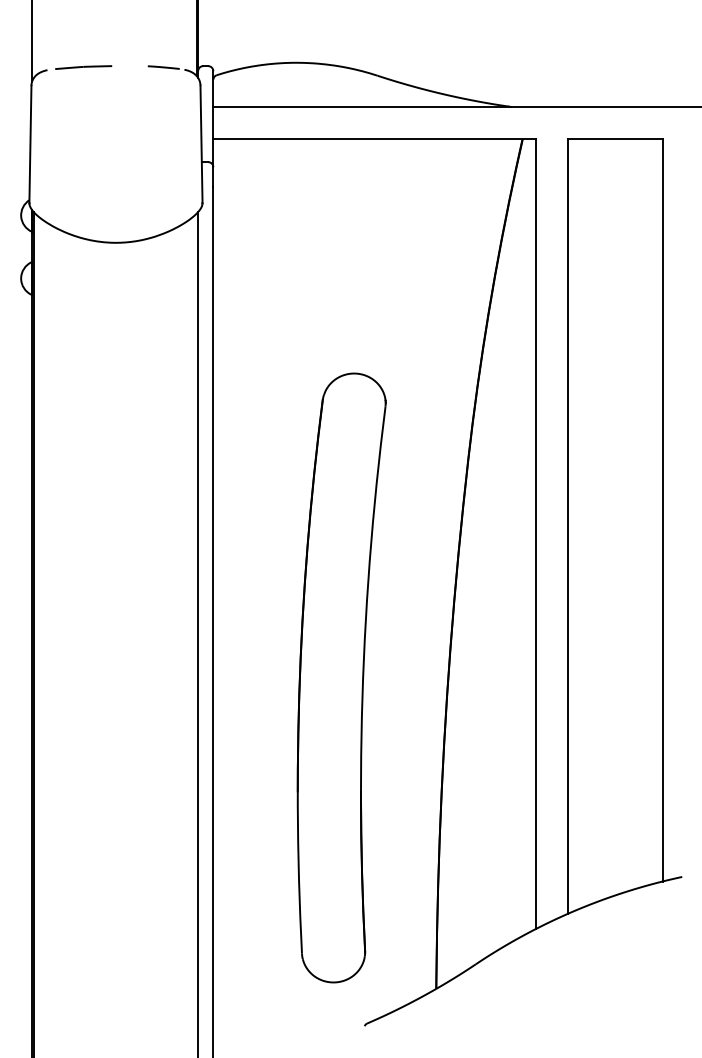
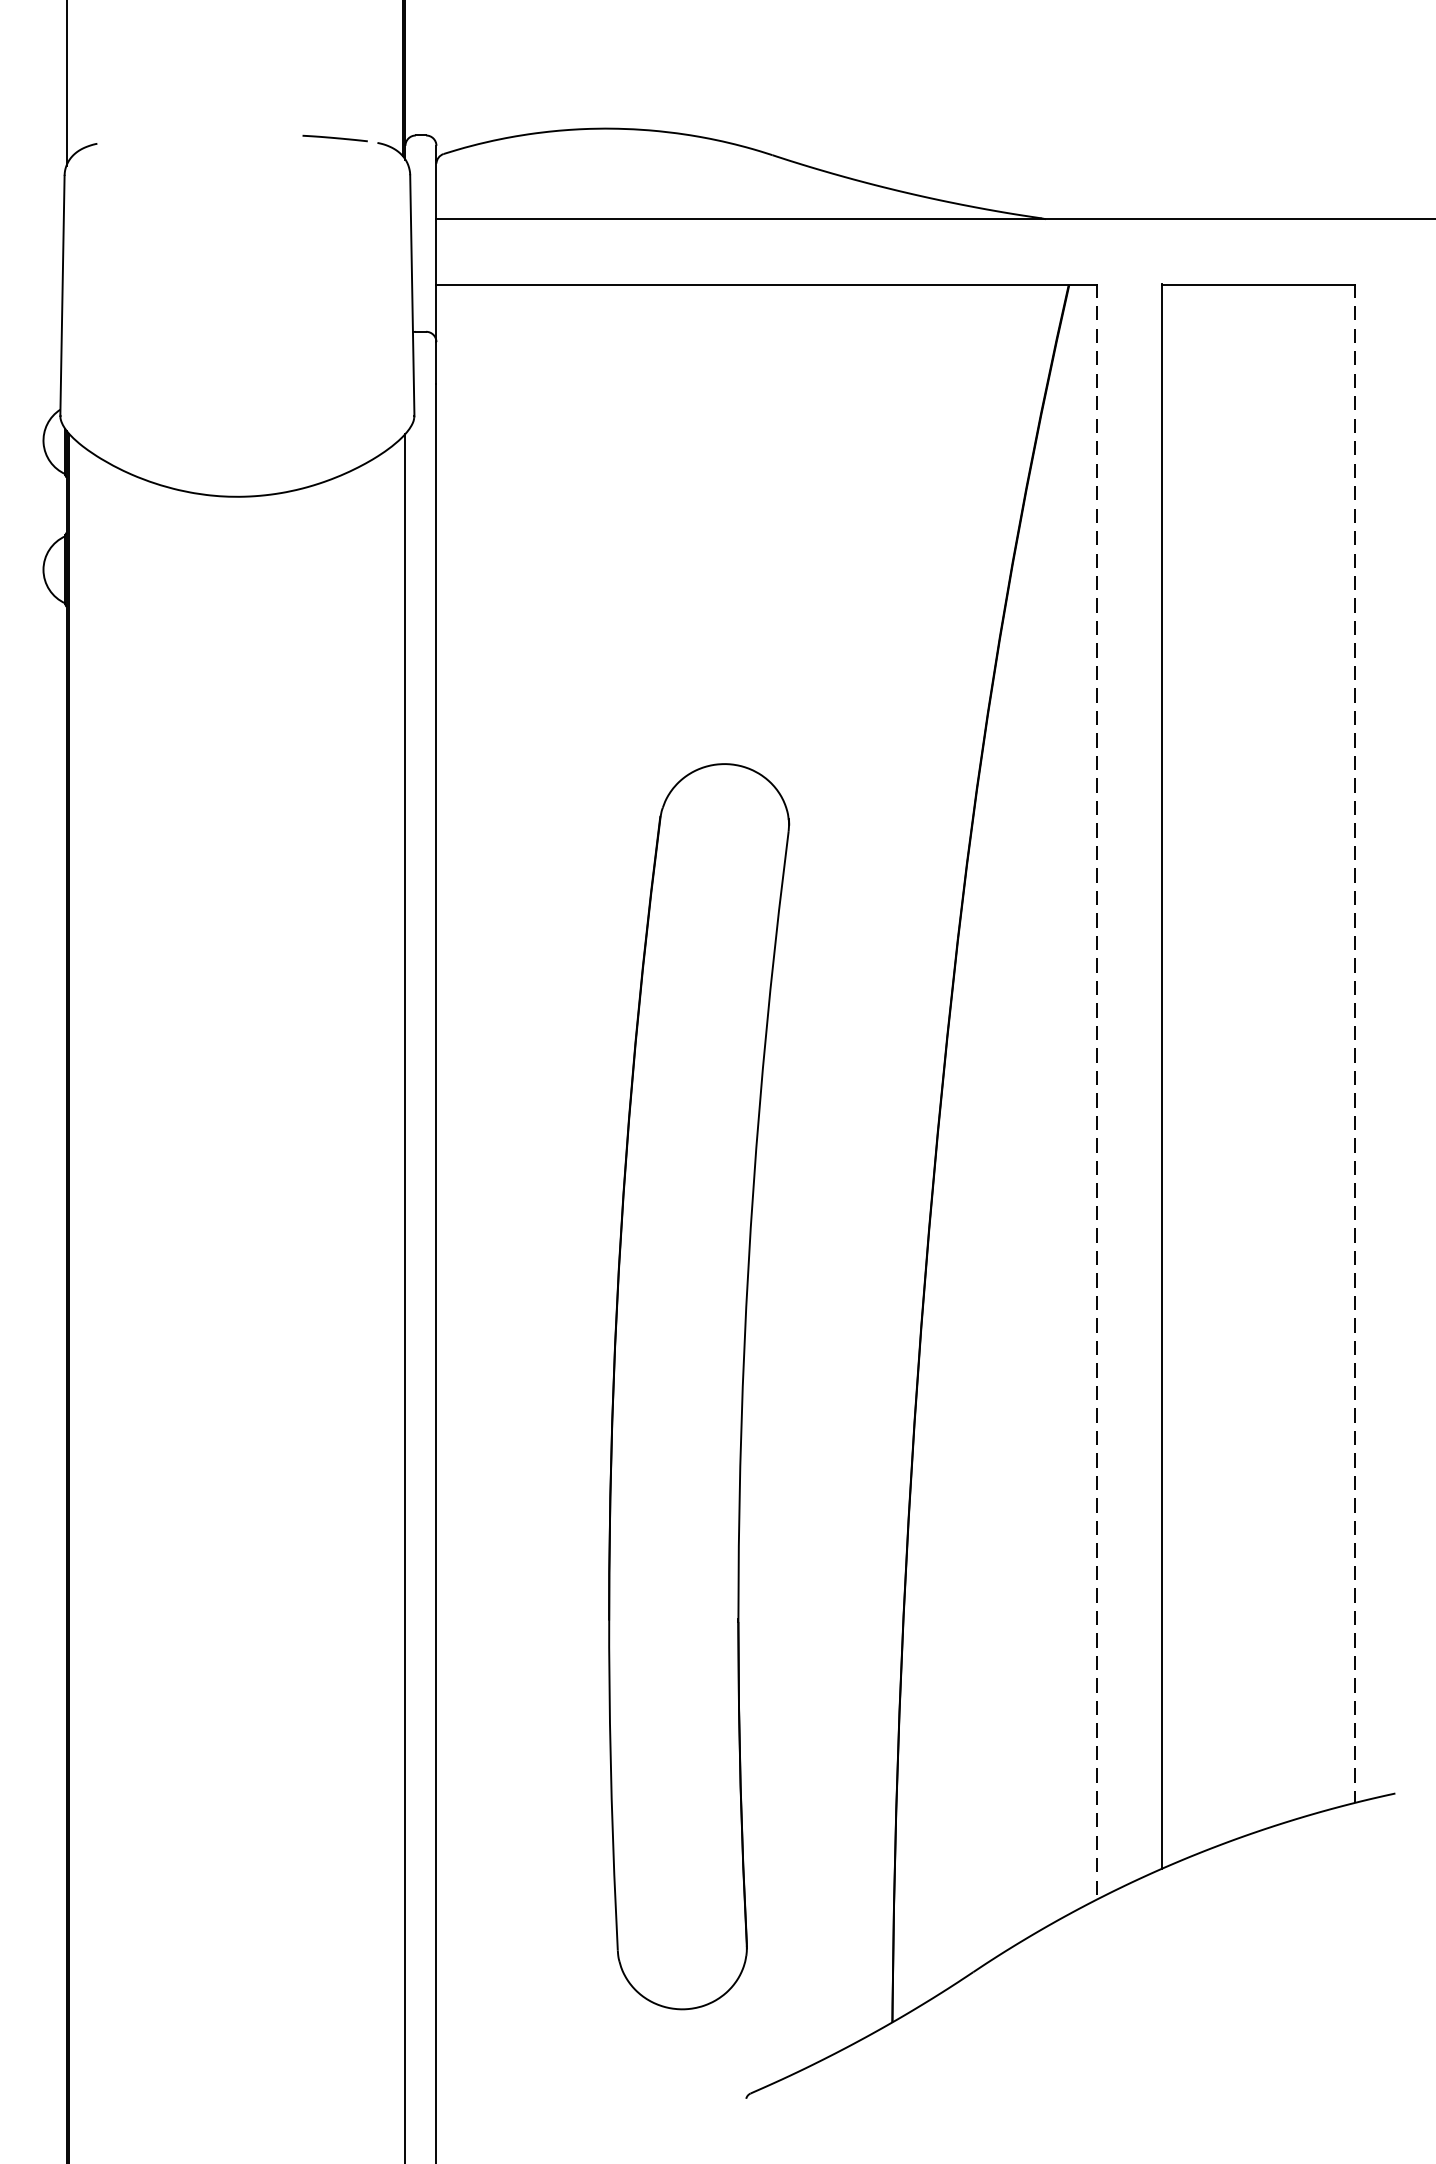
line: (83, 67) -> (170, 138), removed
line: (662, 510) -> (1354, 1044), solid -> dashed
line: (536, 534) -> (1097, 1093), solid -> dashed

